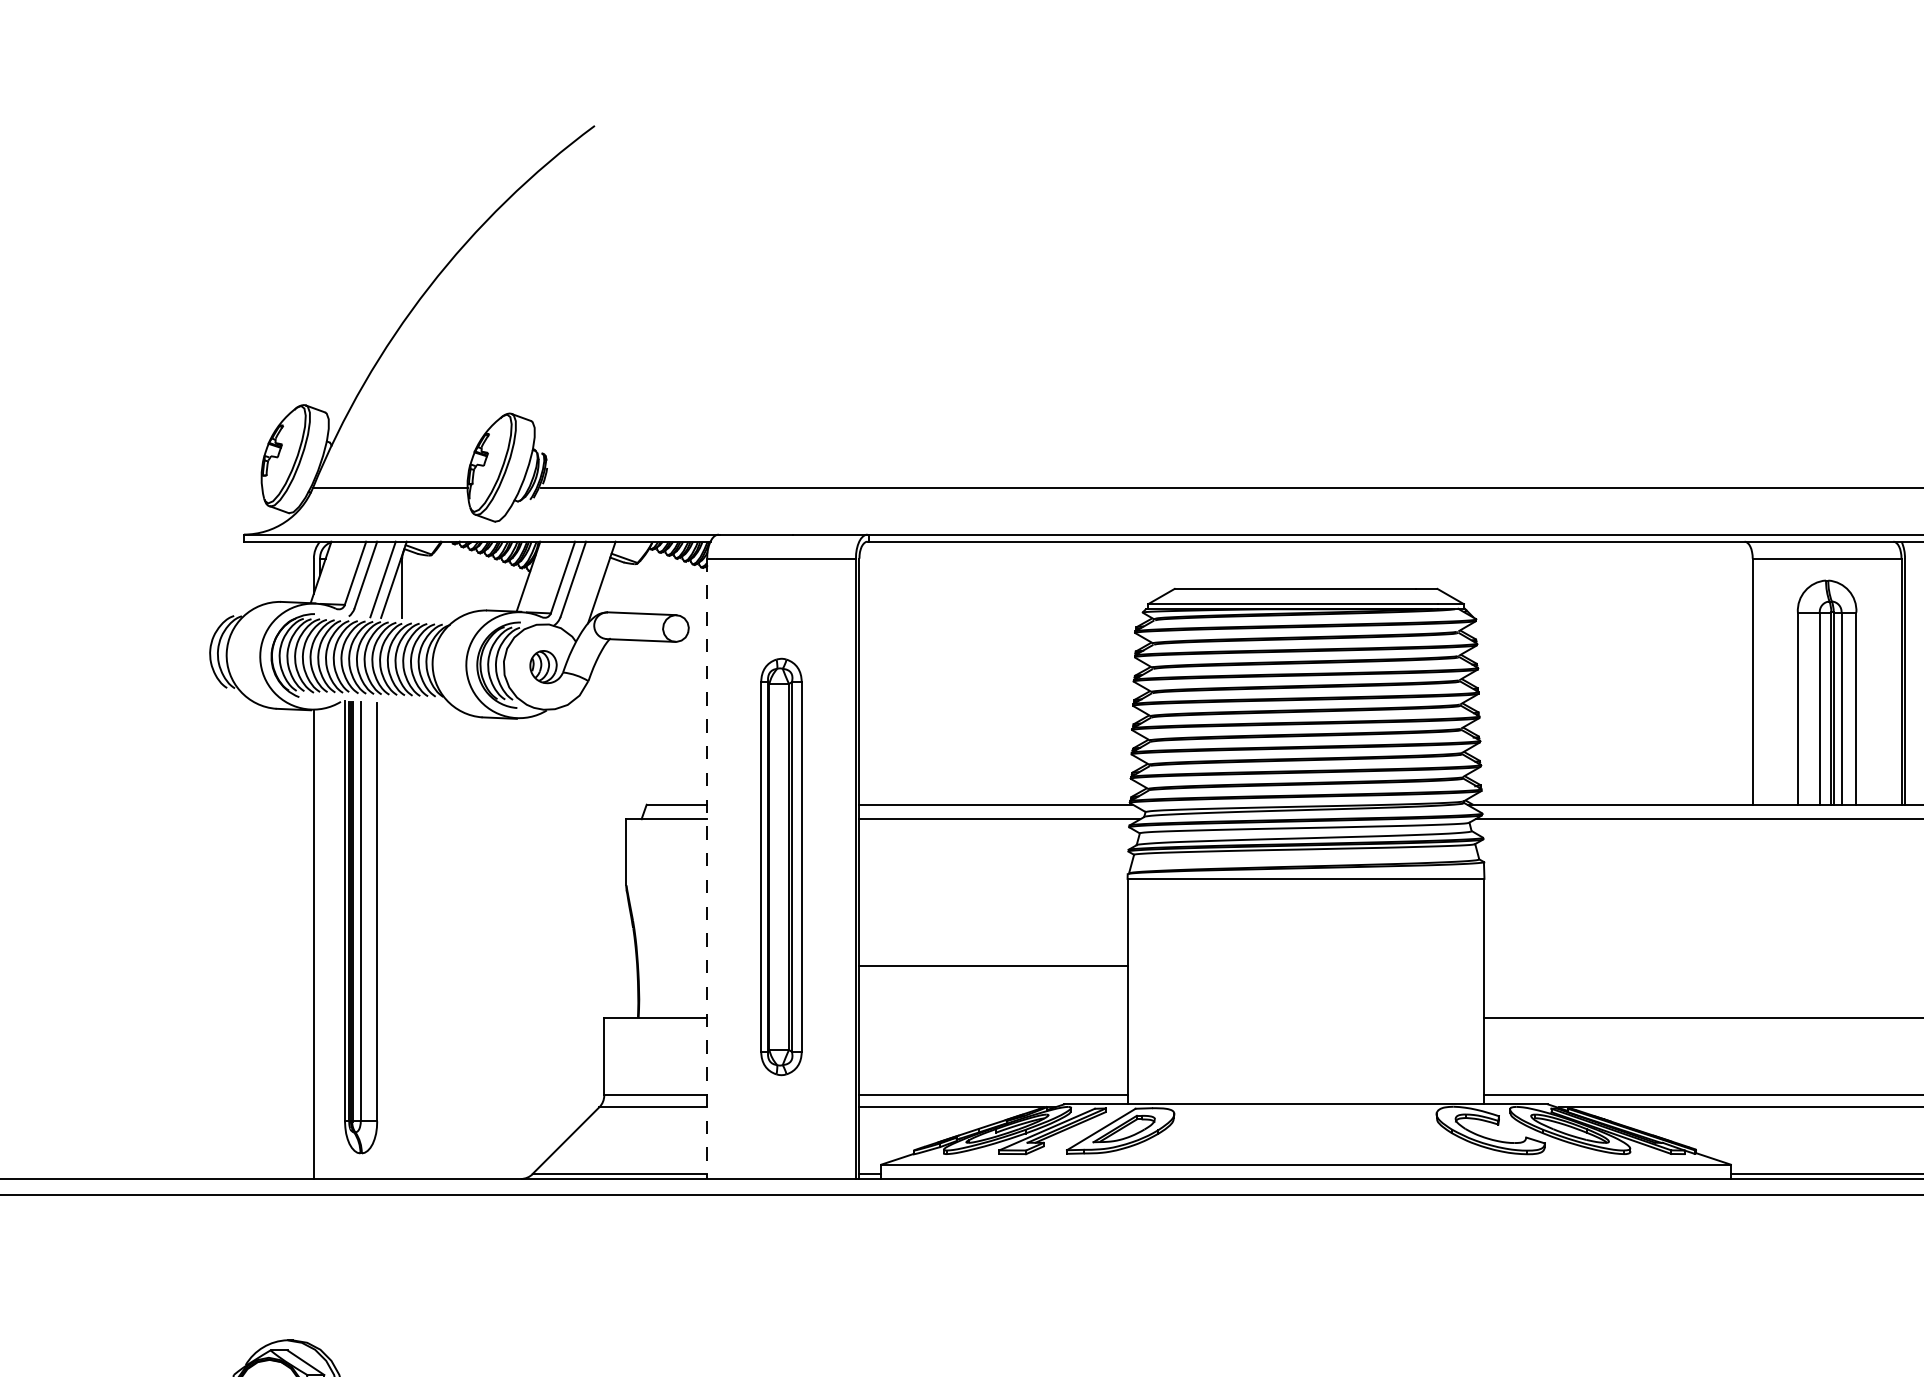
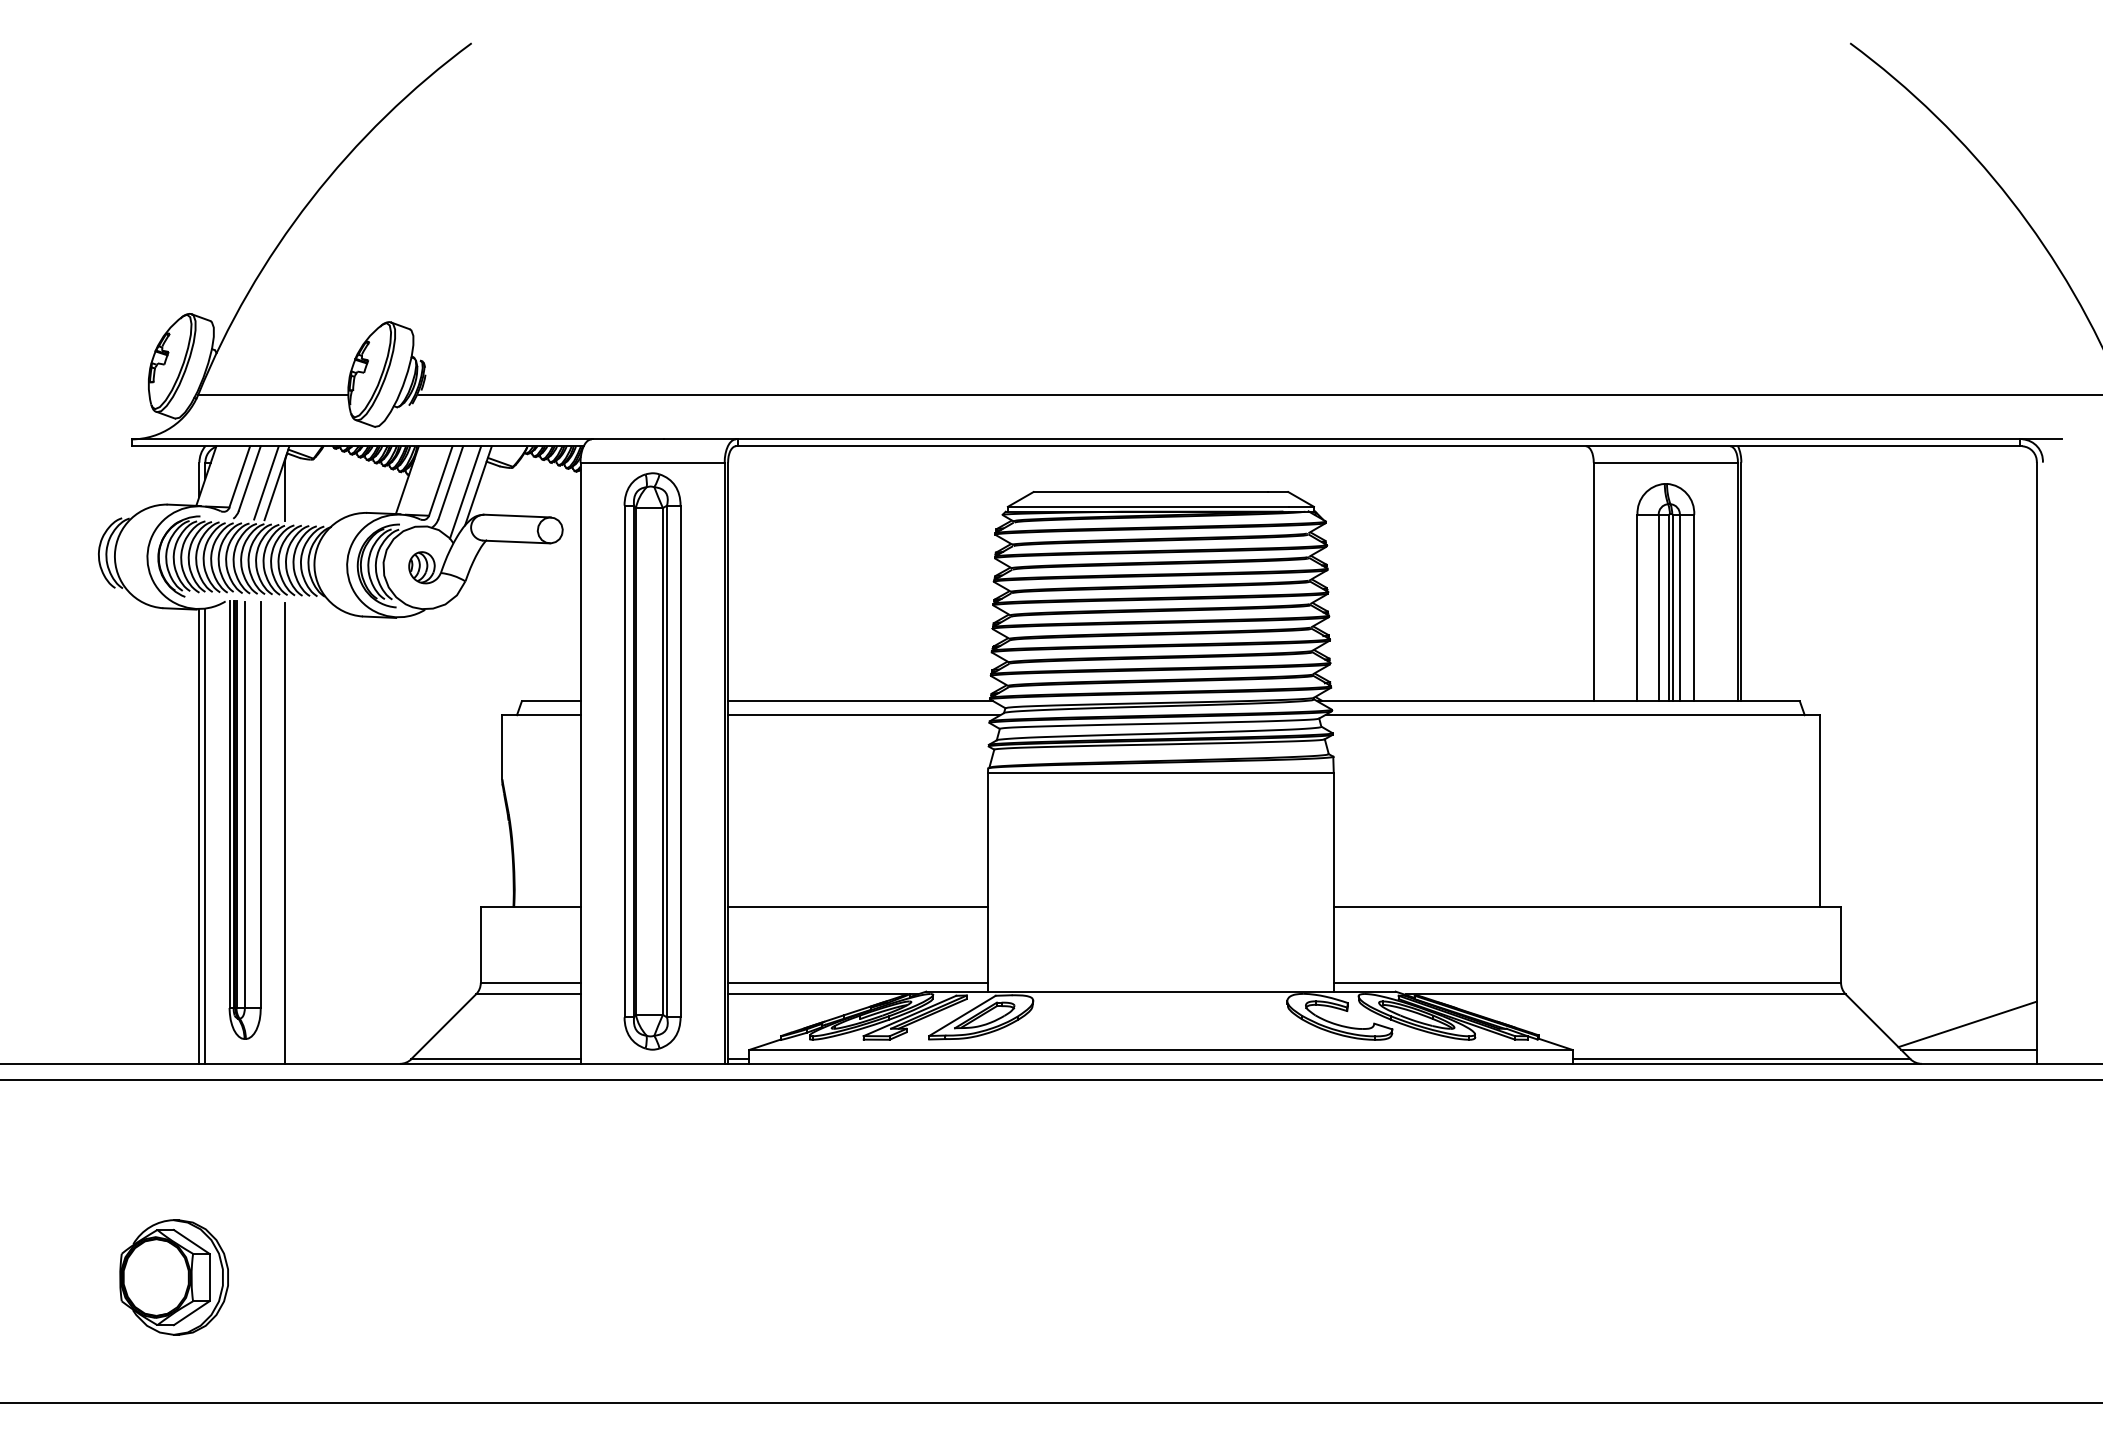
line: (588, 589) -> (465, 492), added
part: (781, 866) -> (652, 761), size x1.43
line: (707, 869) -> (580, 763), dashed -> solid
line: (402, 941) -> (285, 833), added
line: (320, 944) -> (205, 836), added
line: (992, 966) -> (857, 907), moved

